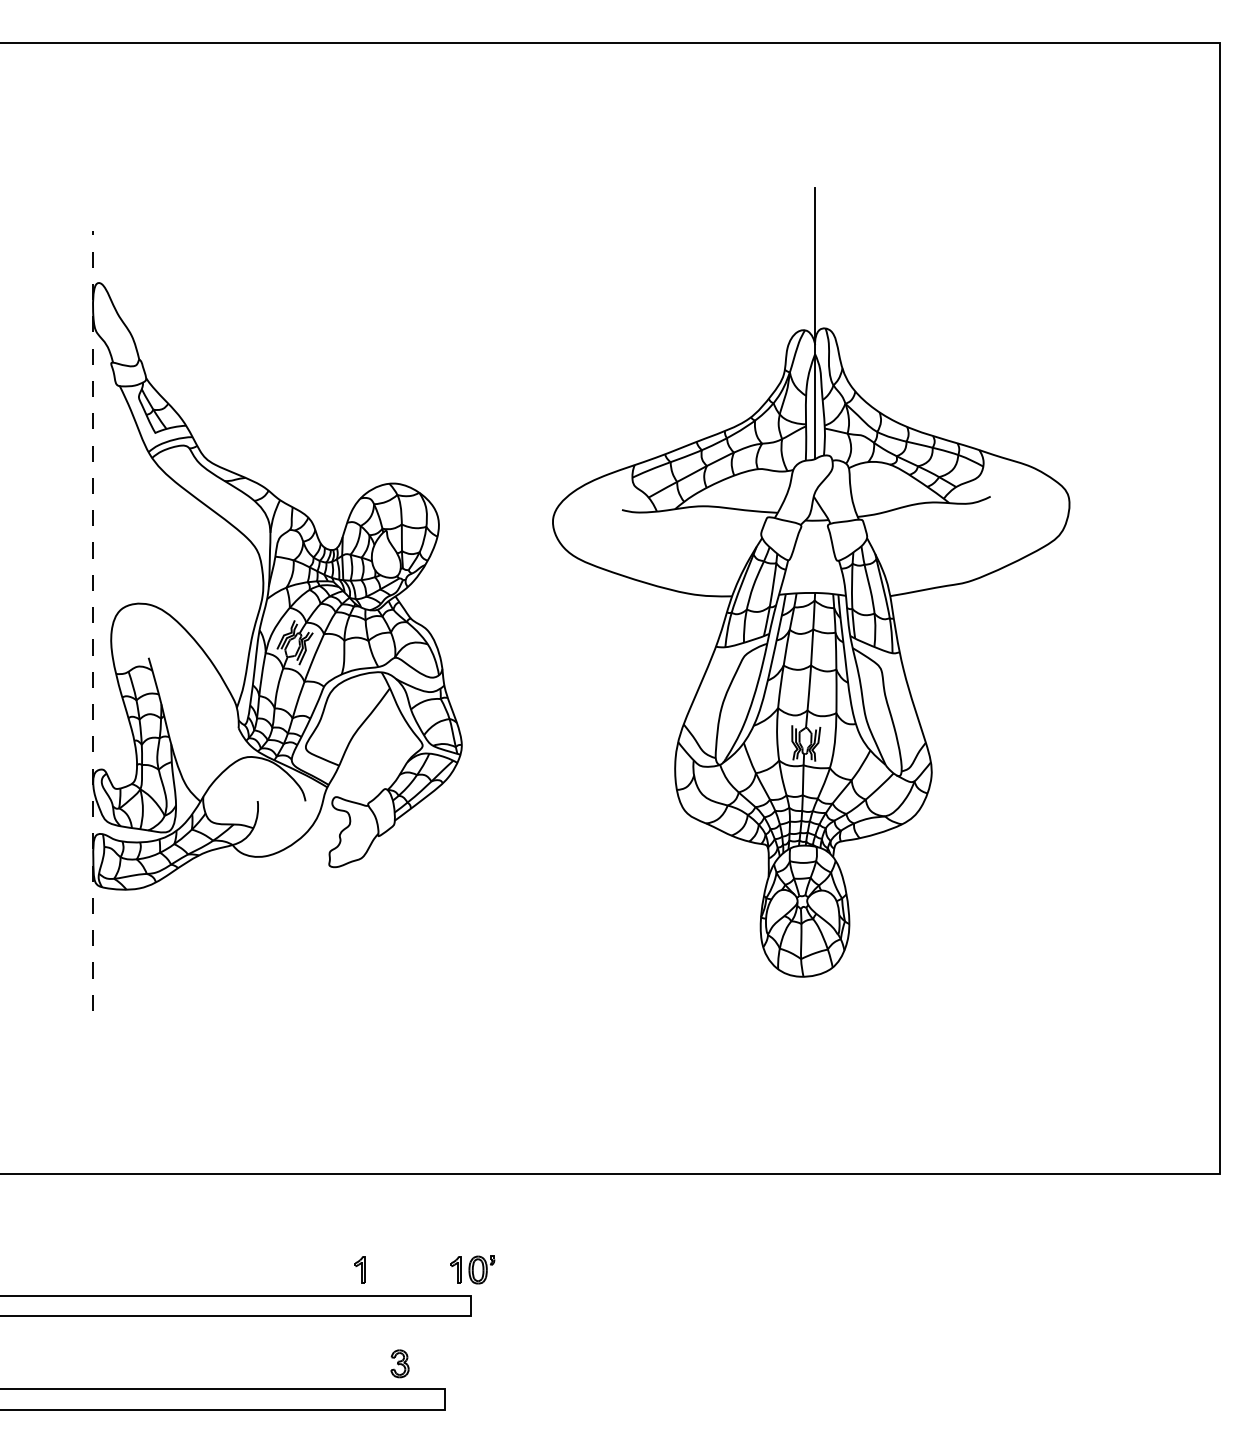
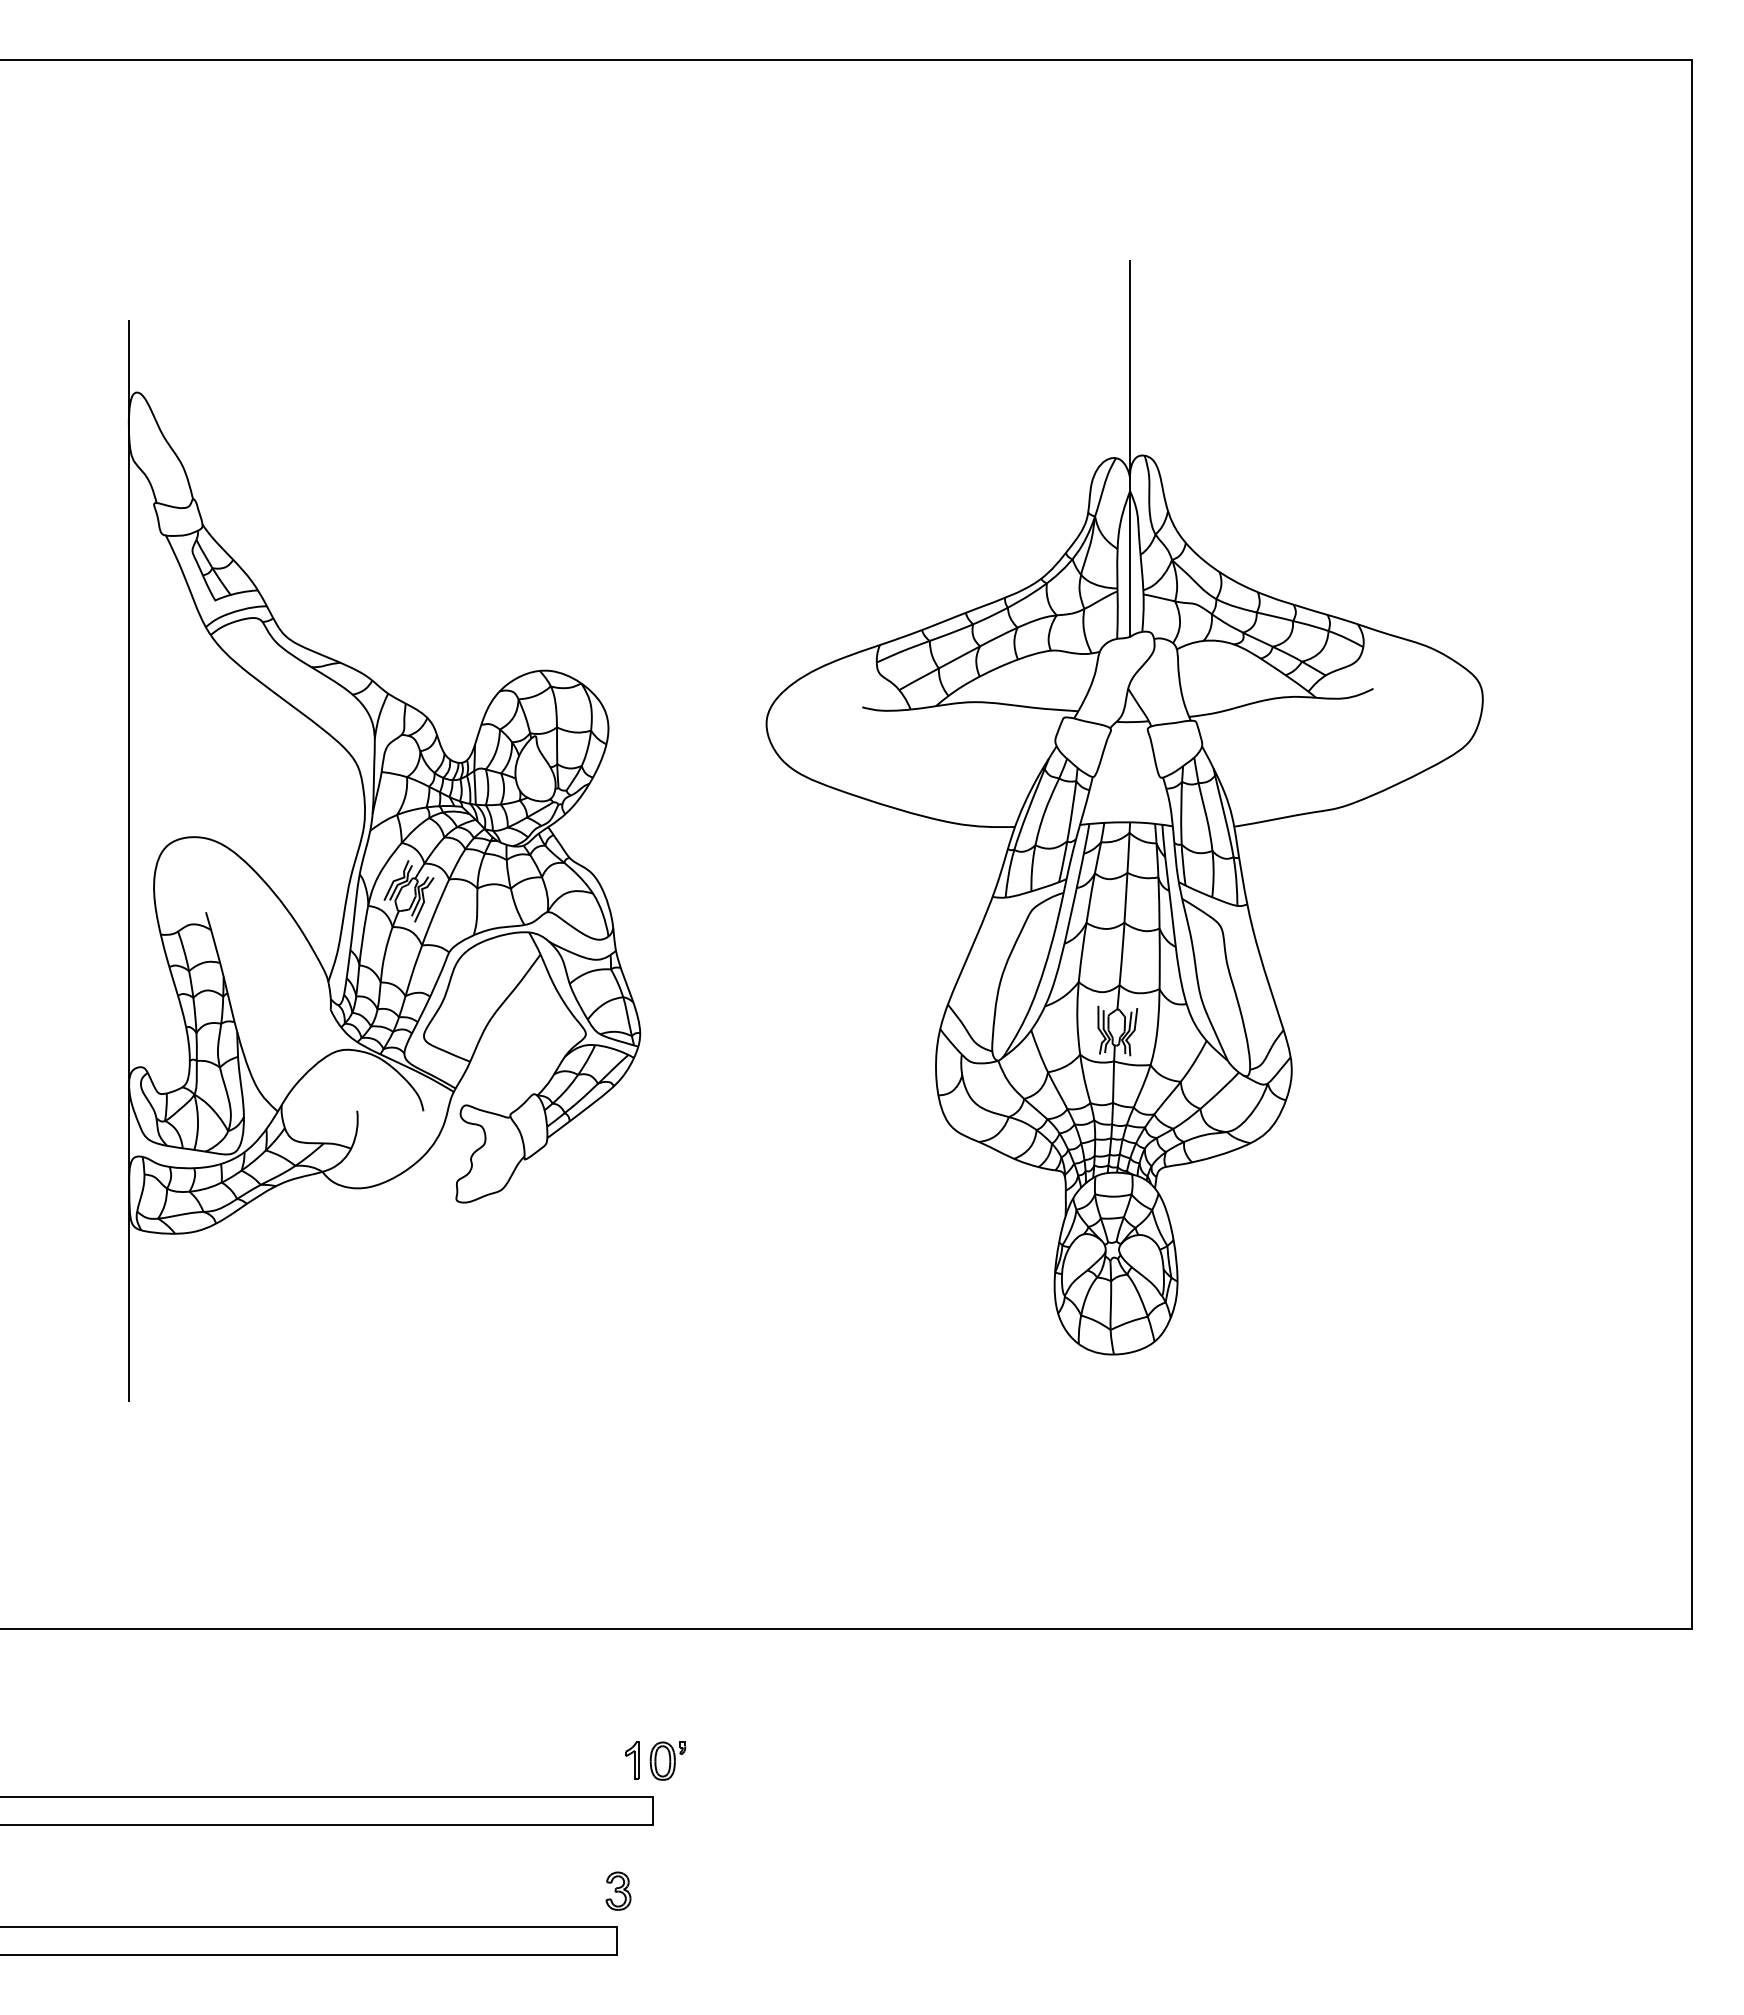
line: (93, 620) -> (129, 860), dashed -> solid
part: (360, 1269) -> (499, 1760), removed
part: (400, 1363) -> (618, 1890), moved

